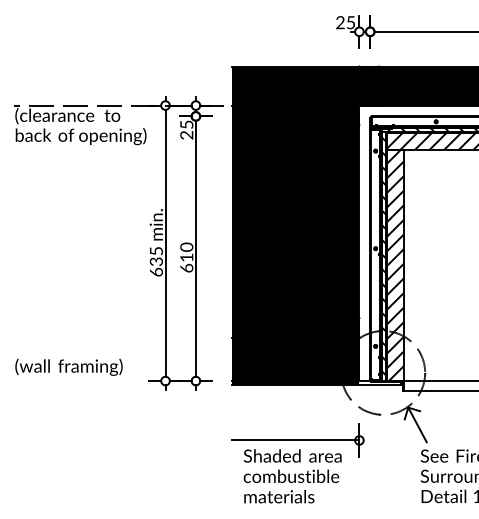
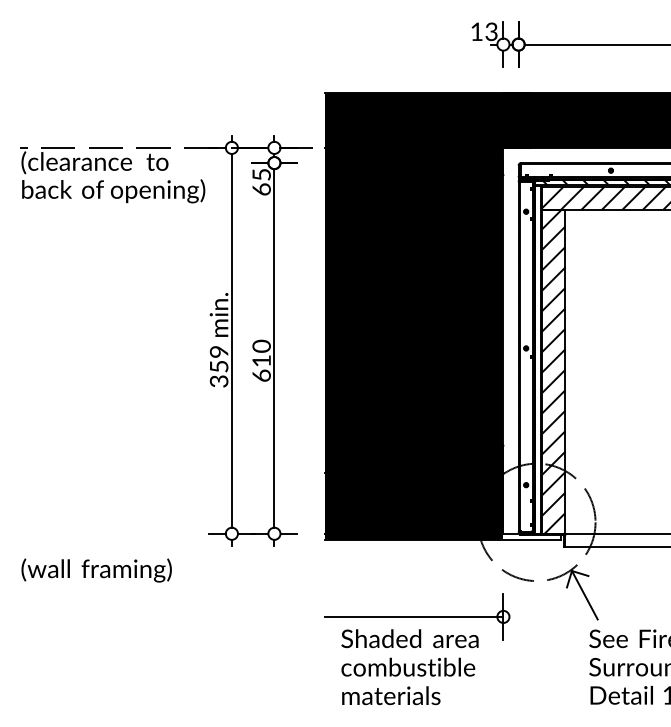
text: (345, 22) -> (483, 31), 25 -> 13
text: (186, 135) -> (261, 189), 25 -> 65
hatch: (383, 255) -> (537, 358), removed
text: (155, 261) -> (218, 366), 635 -> 359
text: (68, 367) -> (96, 570), moved

